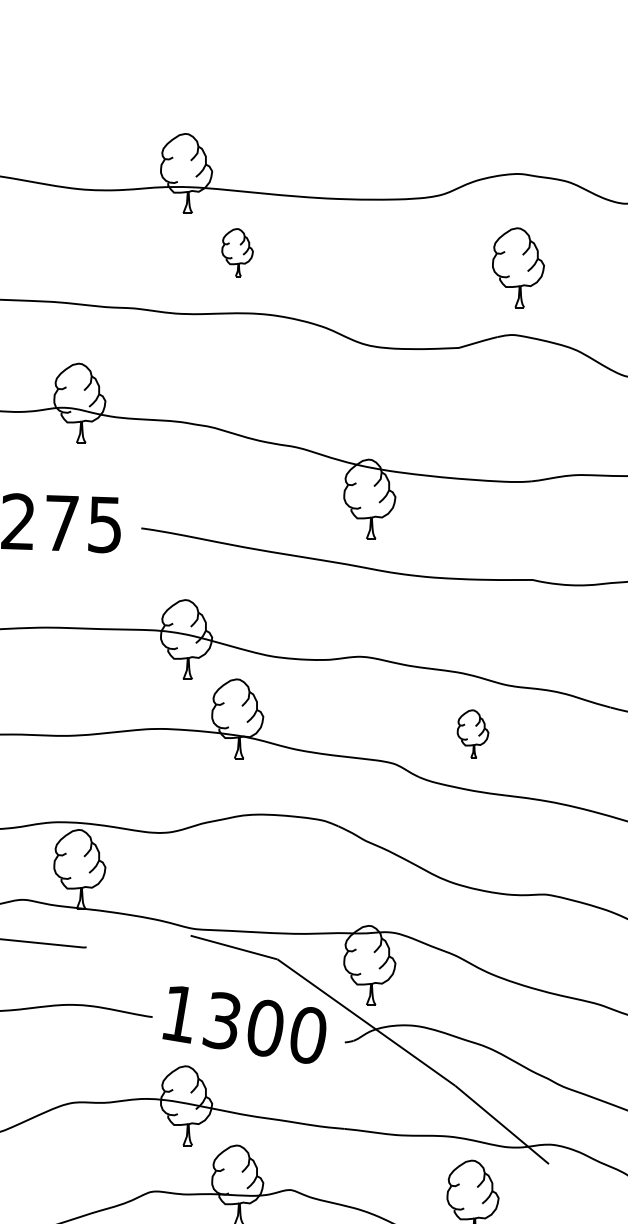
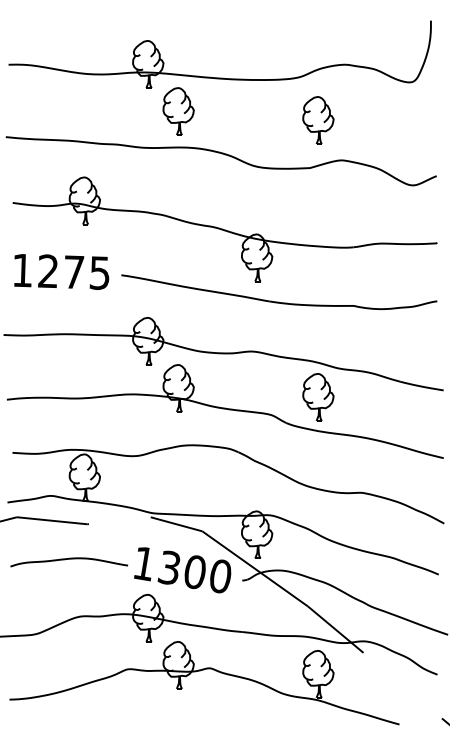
part: (237, 252) -> (178, 111), size x1.67
part: (518, 267) -> (318, 120), moved
part: (473, 734) -> (318, 397), size x1.67

